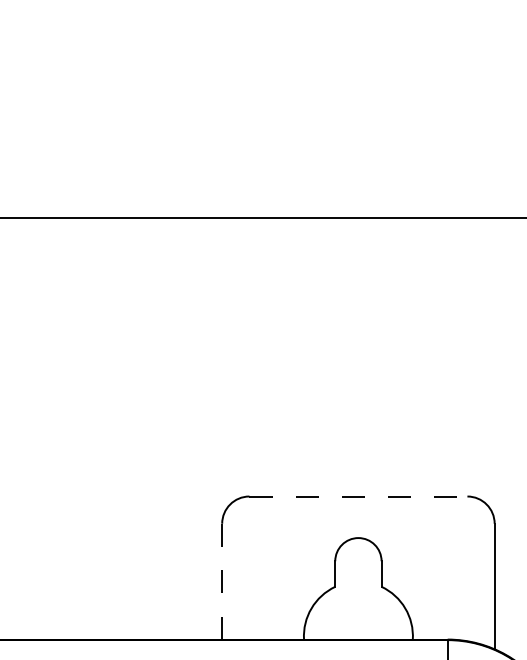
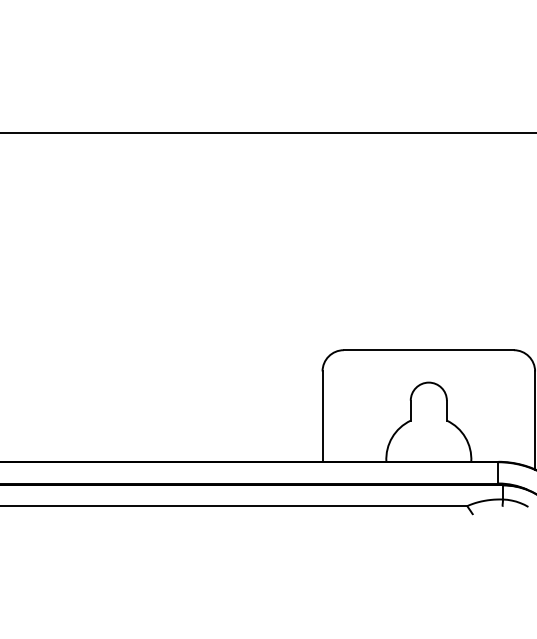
line: (359, 496) -> (429, 350), dashed -> solid
line: (222, 581) -> (322, 416), dashed -> solid

